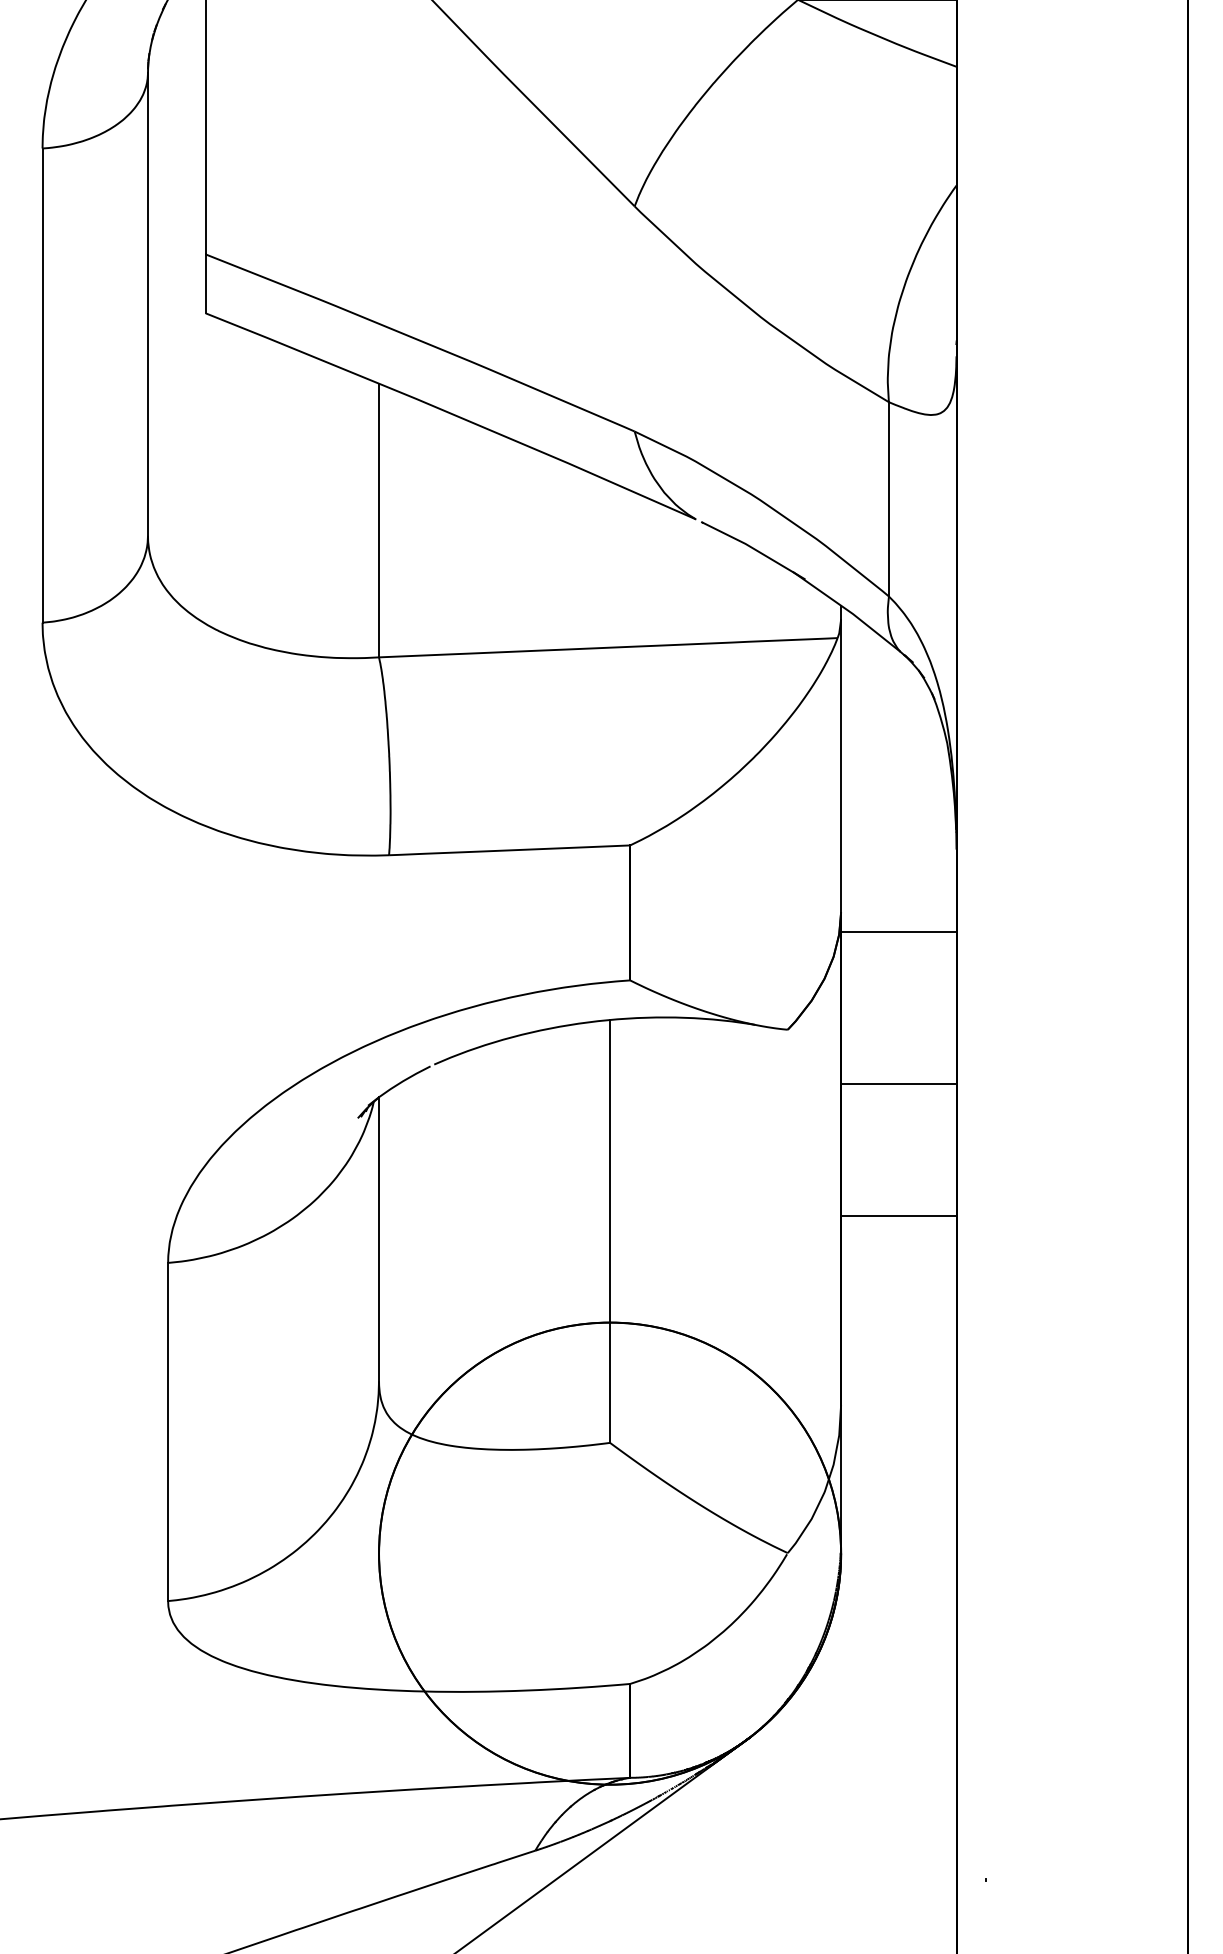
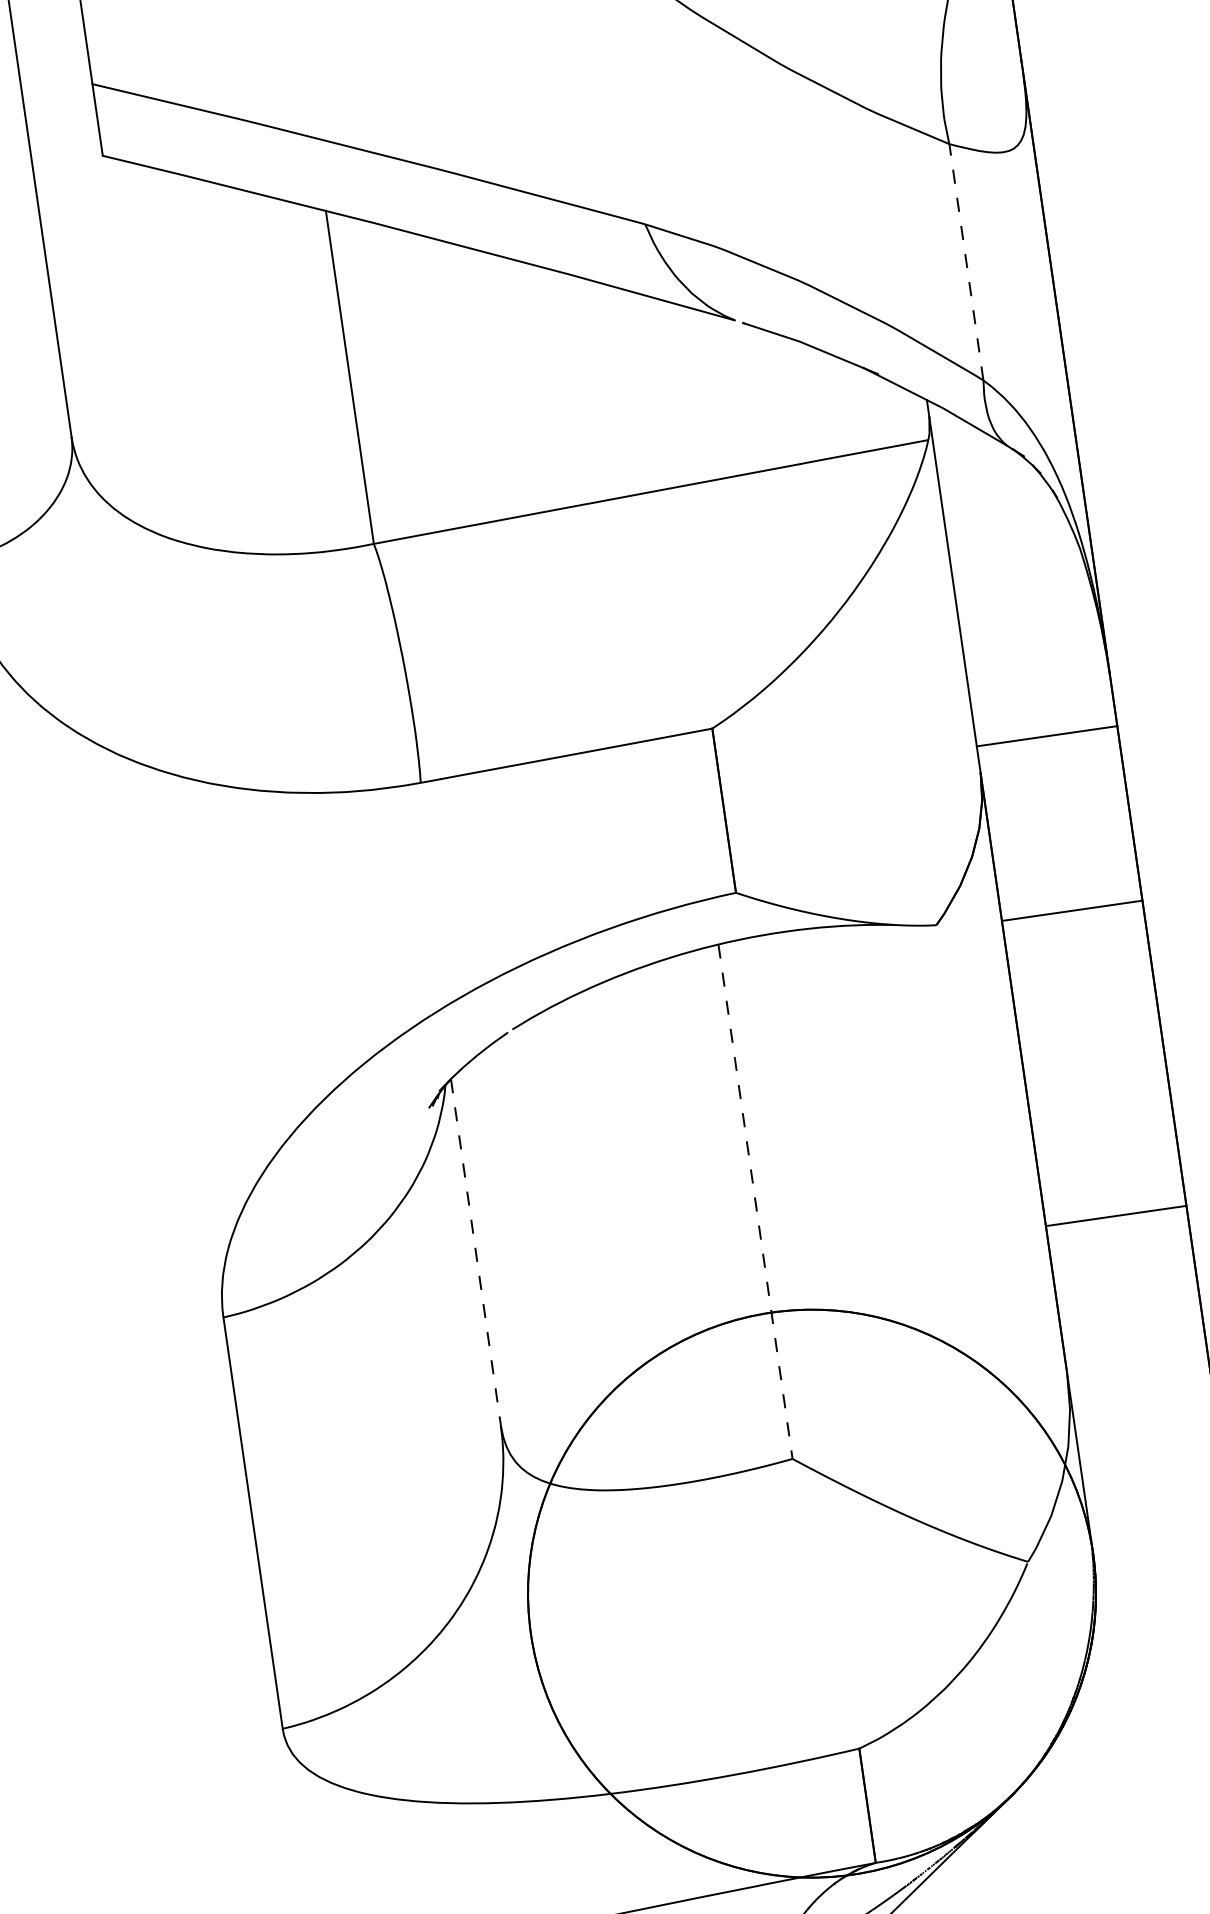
line: (888, 498) -> (965, 261), solid -> dashed
line: (898, 932) -> (1046, 736), moved
line: (898, 1083) -> (1071, 910), moved
line: (898, 1215) -> (1115, 1215), moved
line: (610, 1231) -> (756, 1201), solid -> dashed
line: (379, 1239) -> (476, 1251), solid -> dashed

